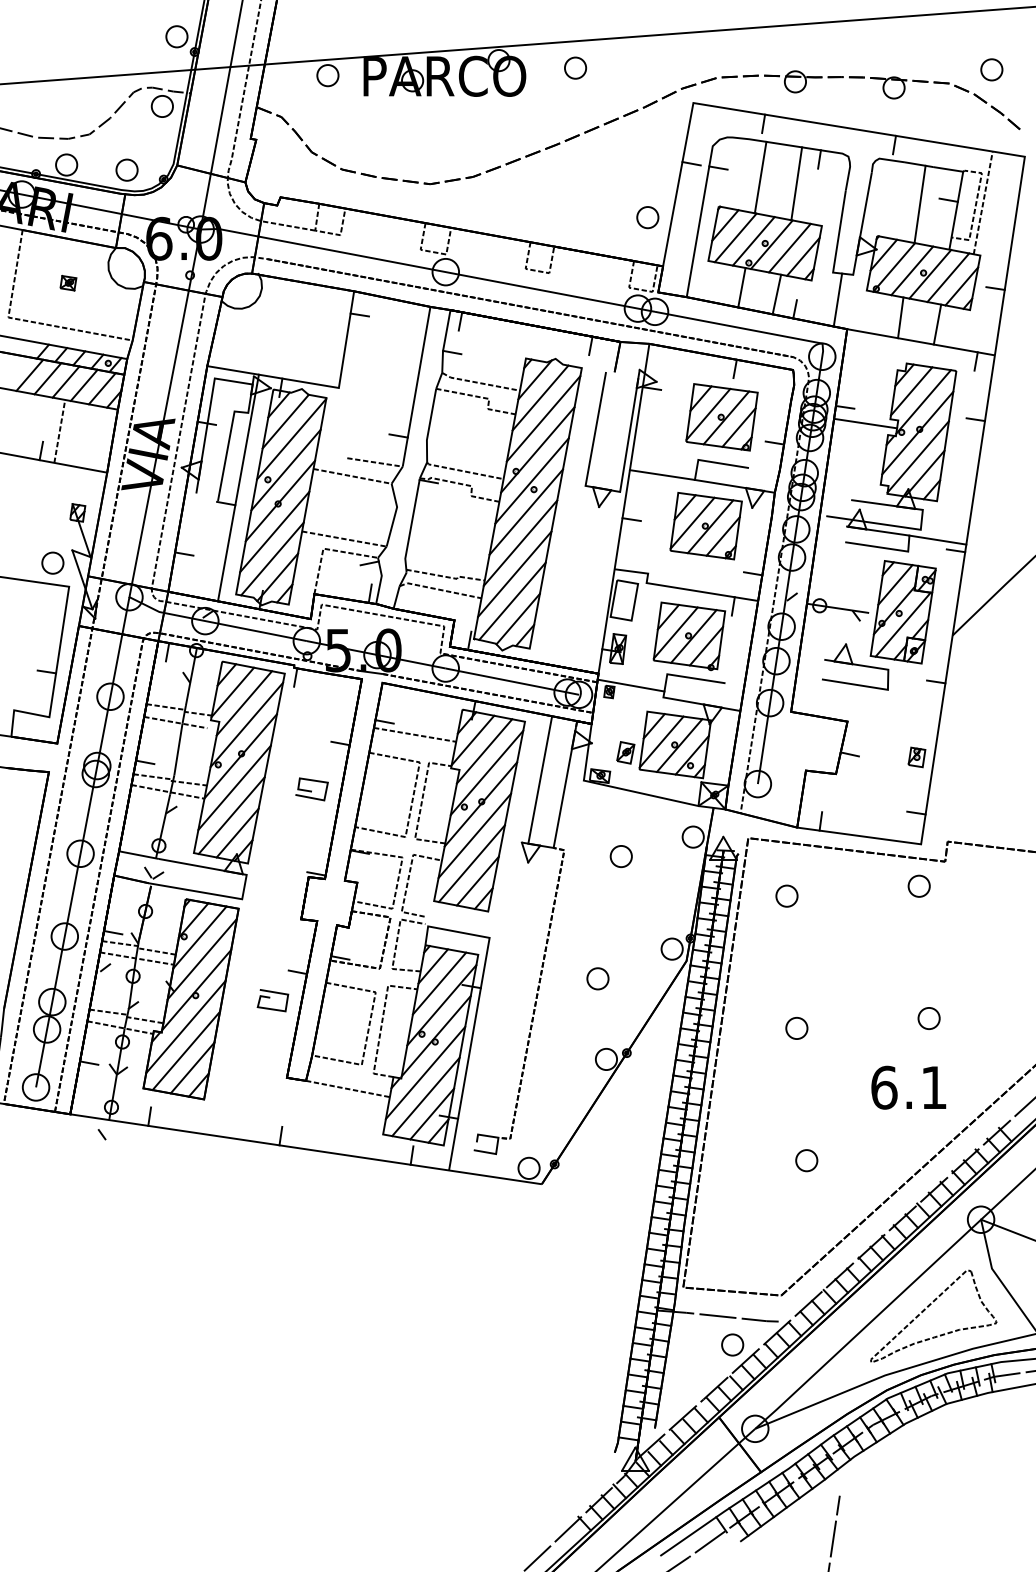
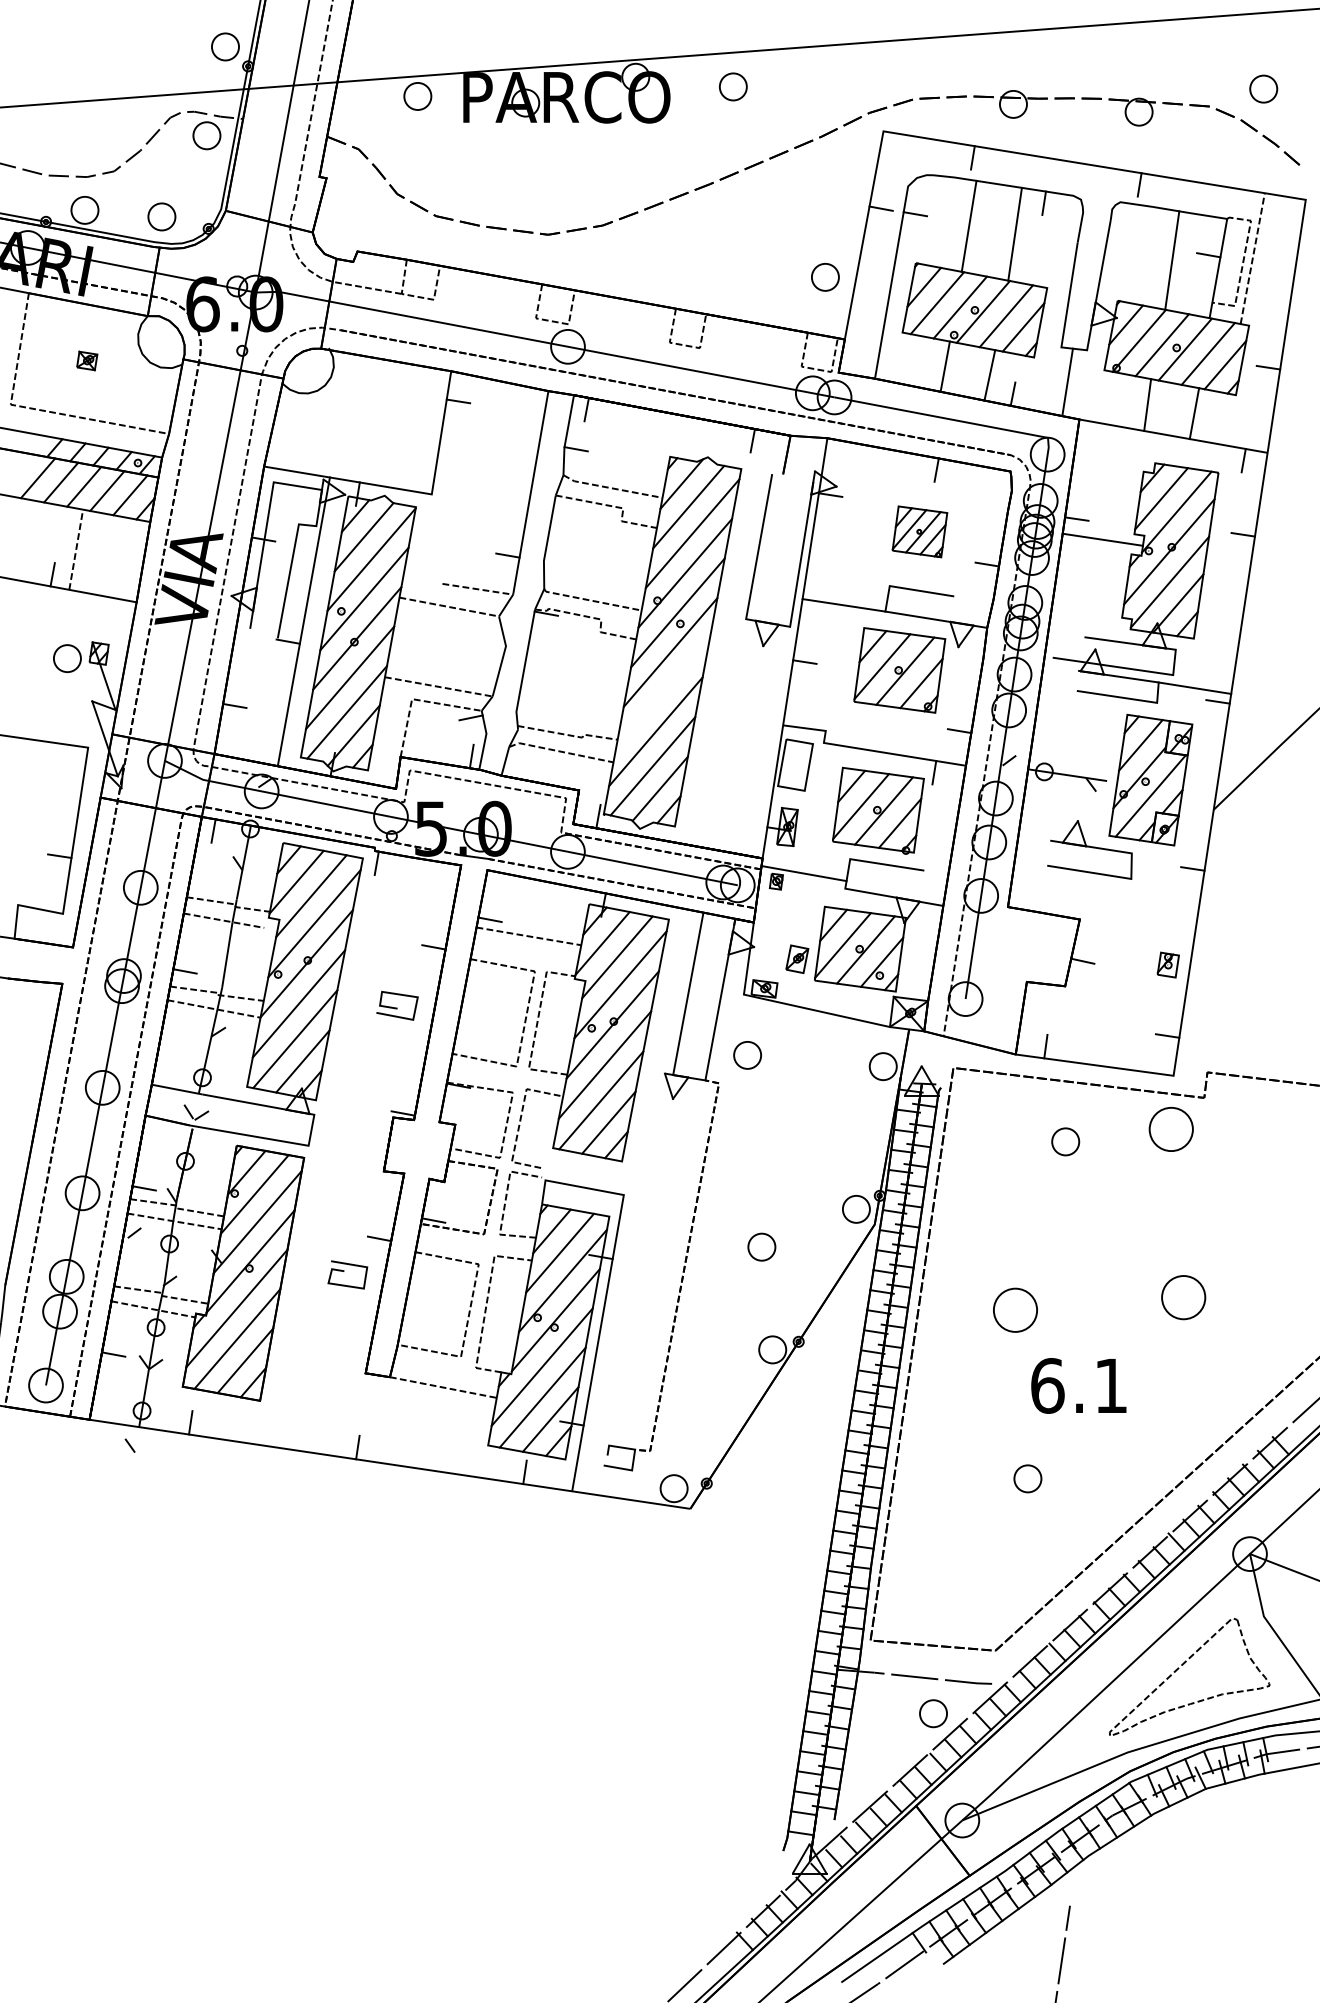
part: (721, 417) -> (919, 531), size x0.6
line: (520, 542) -> (663, 691), removed
part: (52, 563) -> (67, 658), moved
part: (621, 856) -> (747, 1055), moved
part: (918, 885) -> (1170, 1128), size x1.6
part: (786, 895) -> (1065, 1141), moved
part: (928, 1018) -> (1183, 1297), size x1.6
part: (796, 1028) -> (1014, 1310), size x1.6
text: (908, 1087) -> (1078, 1385), moved

